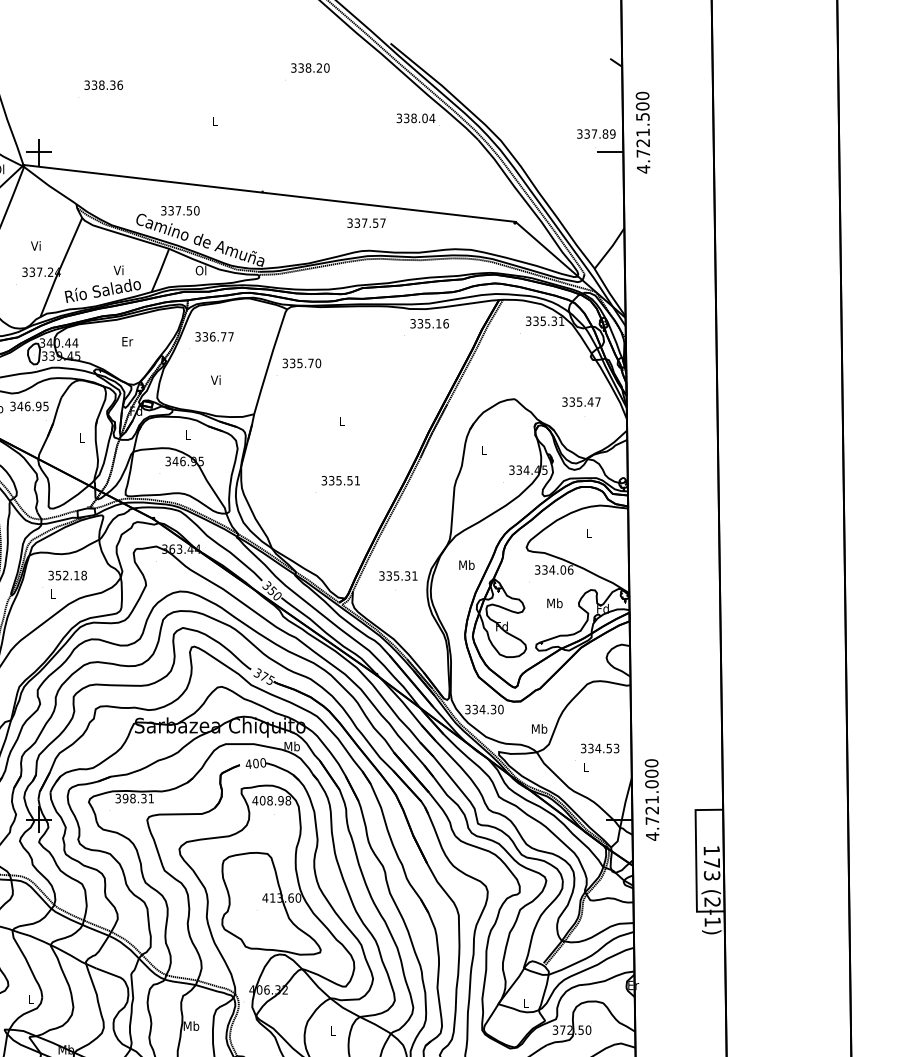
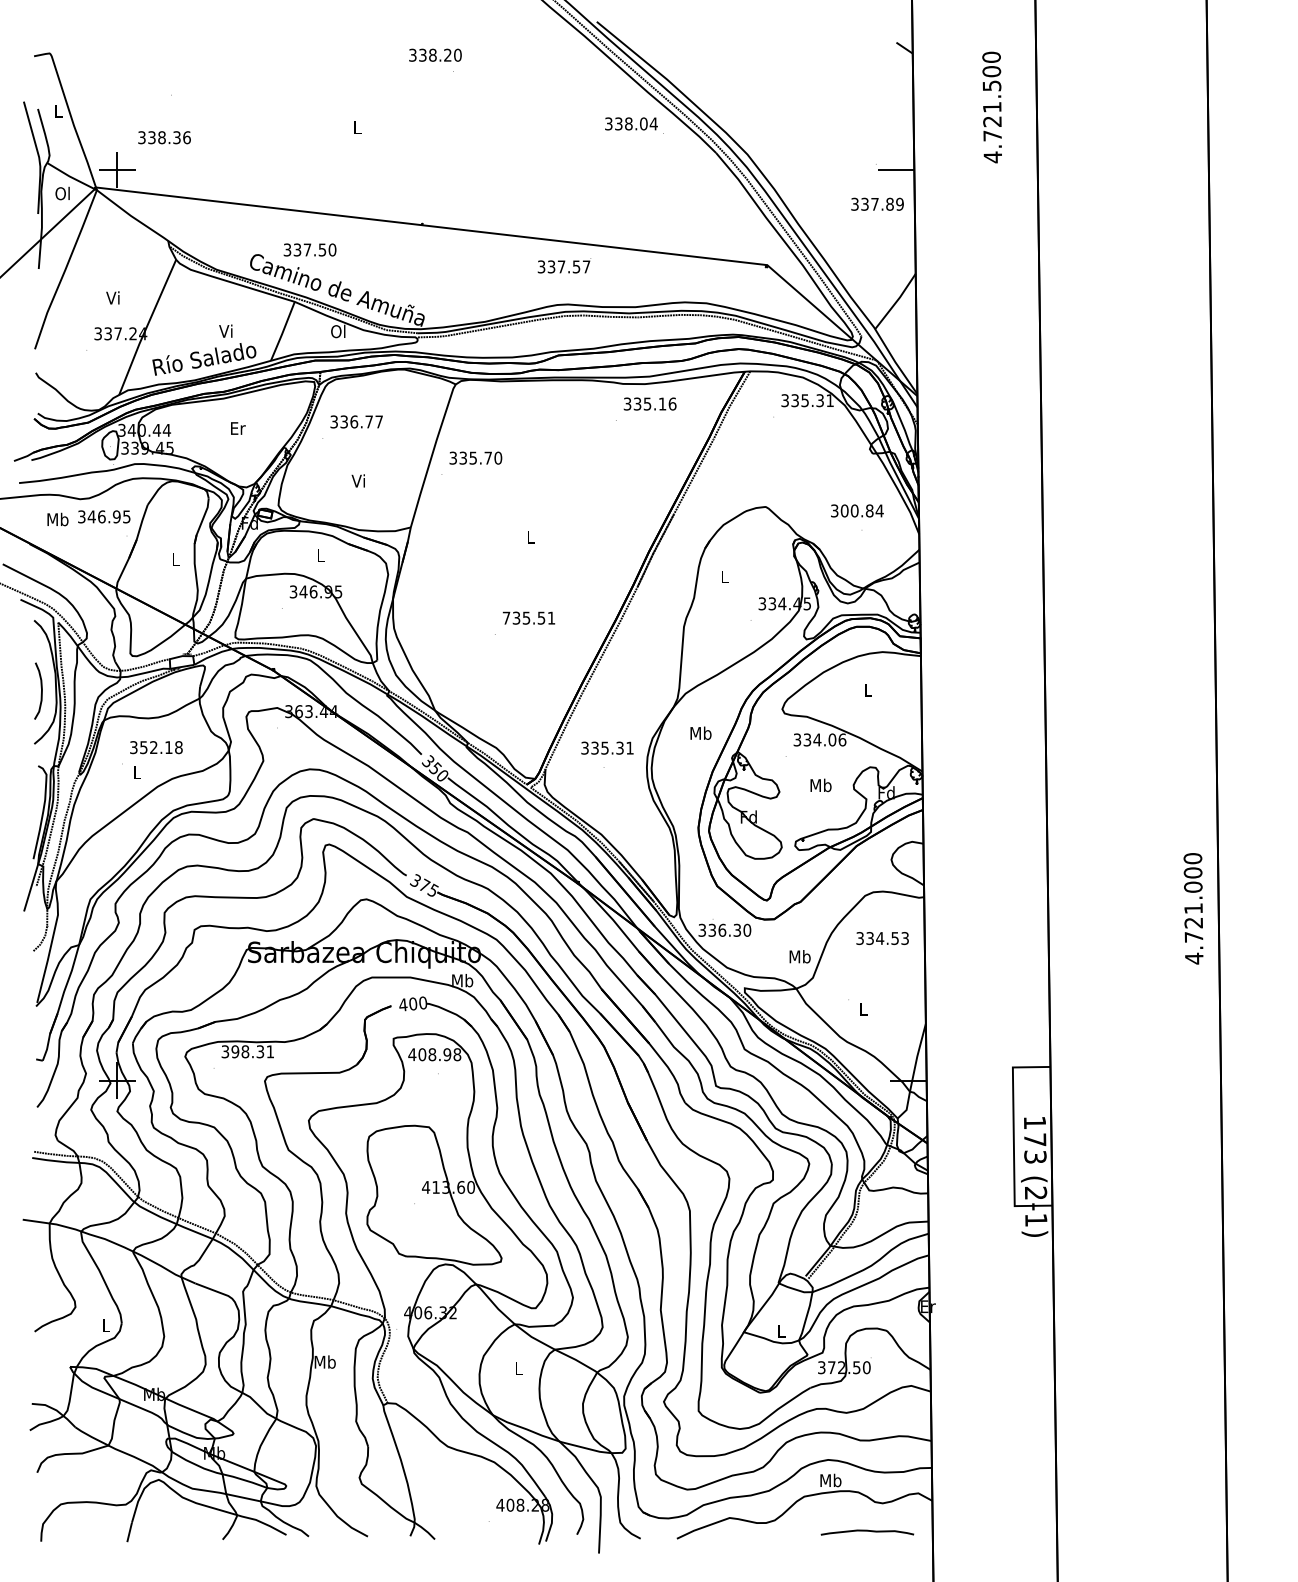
text: (310, 67) -> (435, 54), moved
text: (103, 85) -> (164, 137), moved
text: (642, 132) -> (991, 107), moved
text: (596, 133) -> (877, 203), moved
text: (584, 401) -> (861, 510), 335.47 -> 300.84
text: (324, 480) -> (506, 617), 335.51 -> 735.51
text: (482, 708) -> (722, 929), 334.30 -> 336.30
text: (600, 748) -> (882, 938), moved
text: (652, 799) -> (1193, 908), moved

